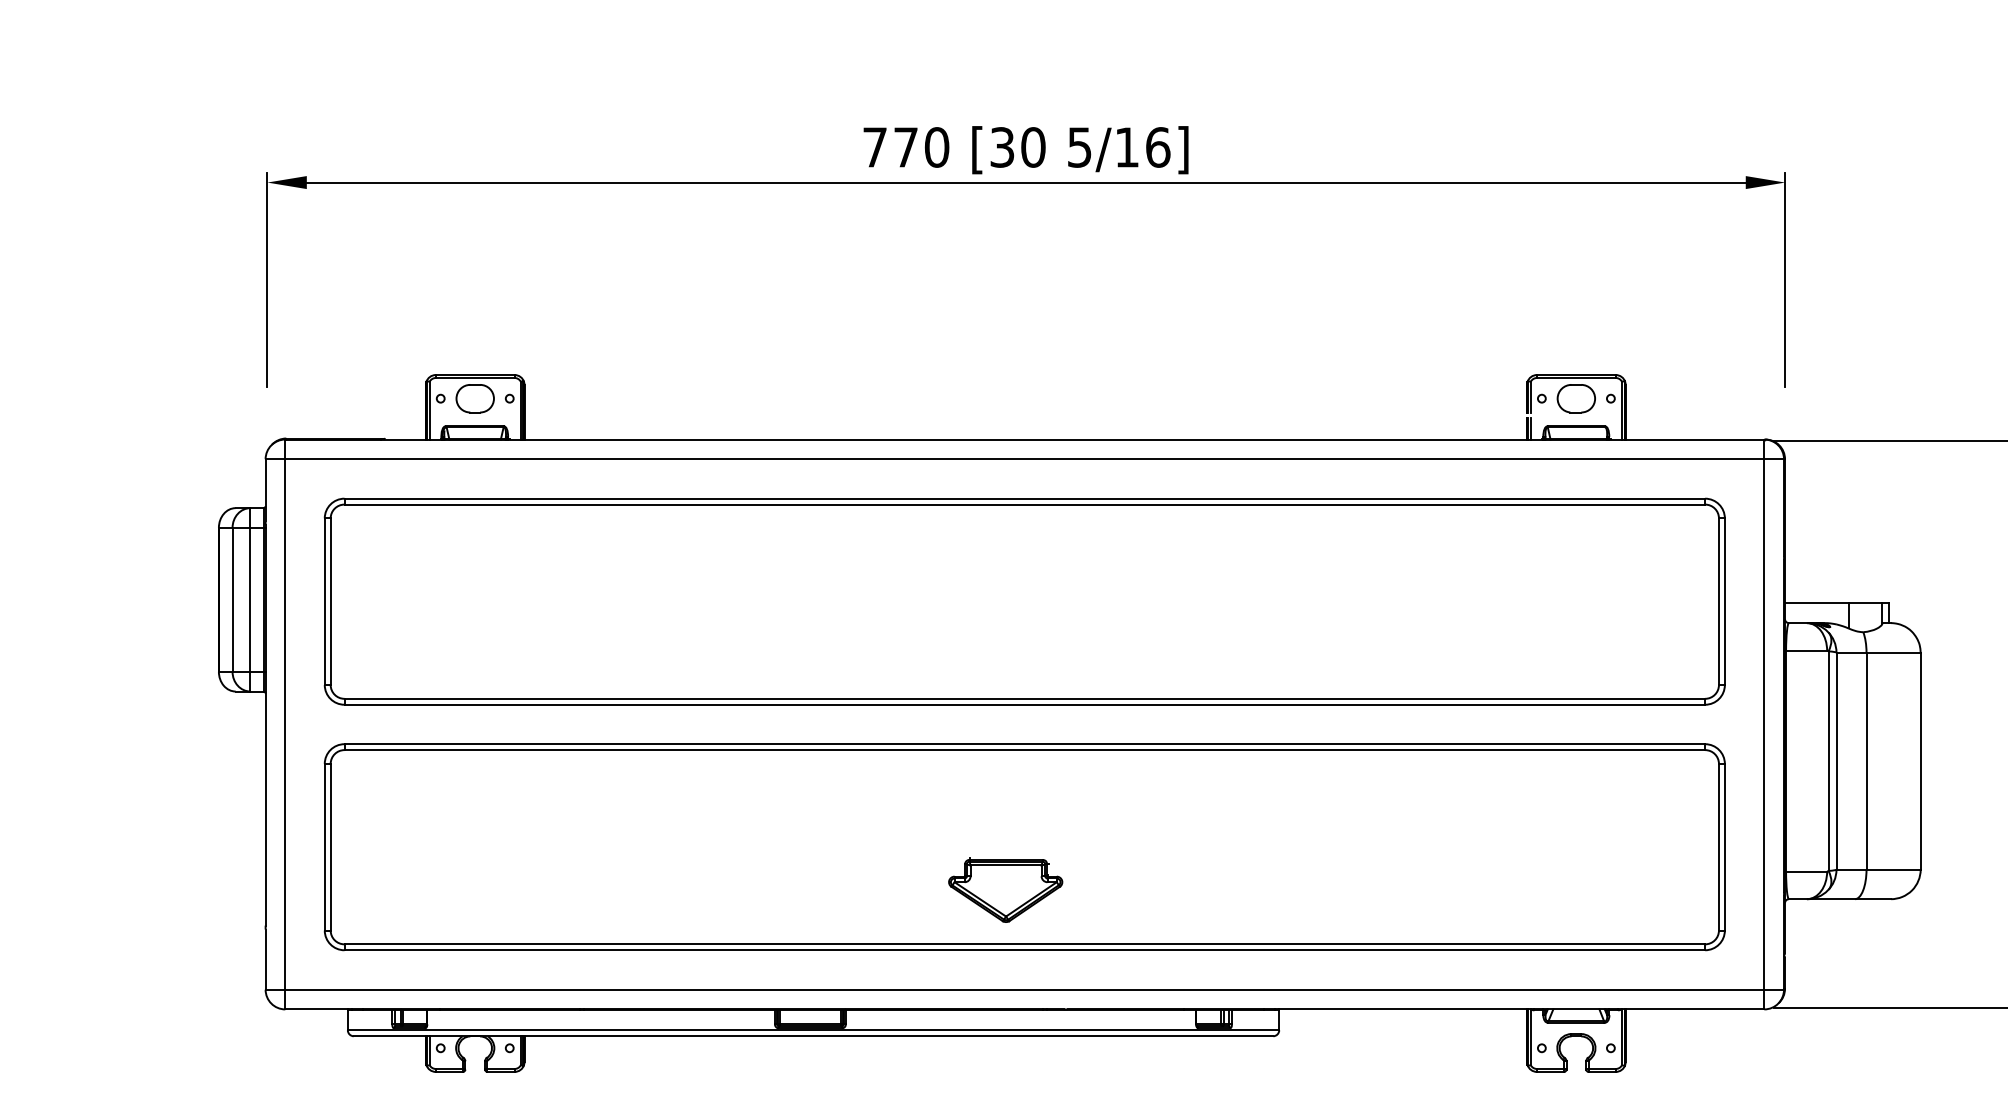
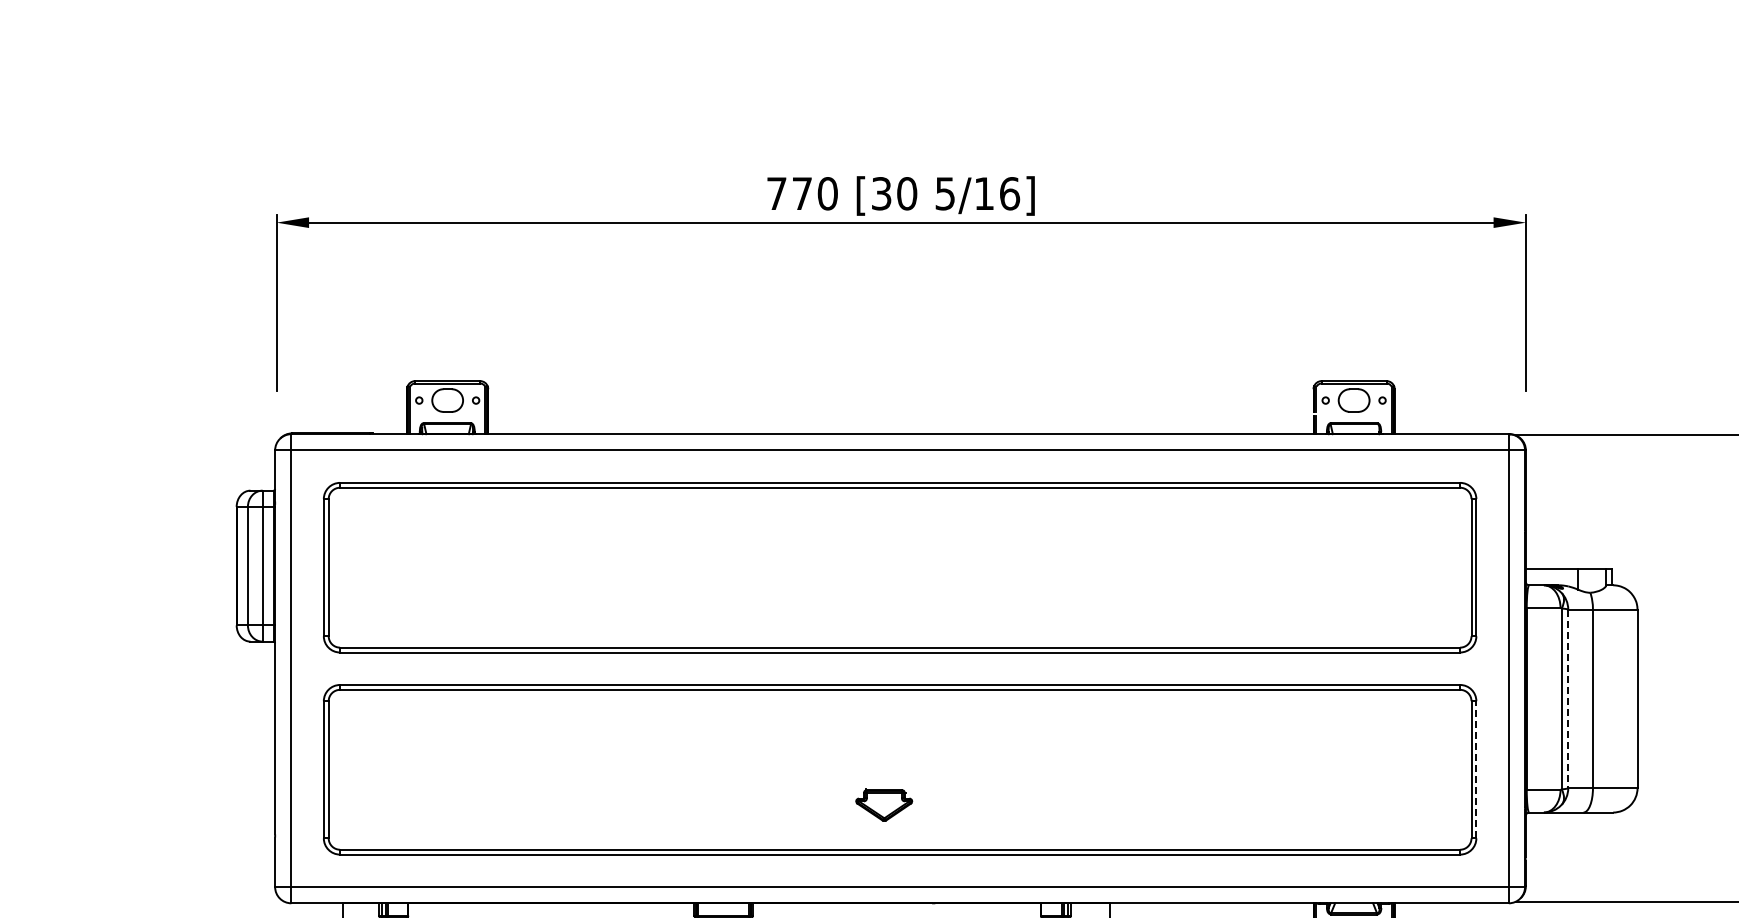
line: (1836, 761) -> (1568, 699), solid -> dashed
line: (1725, 846) -> (1476, 769), solid -> dashed
part: (1004, 890) -> (883, 805), size x0.6

